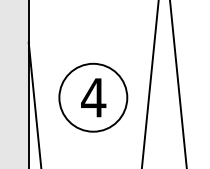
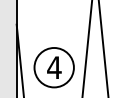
part: (92, 97) -> (53, 67), moved

